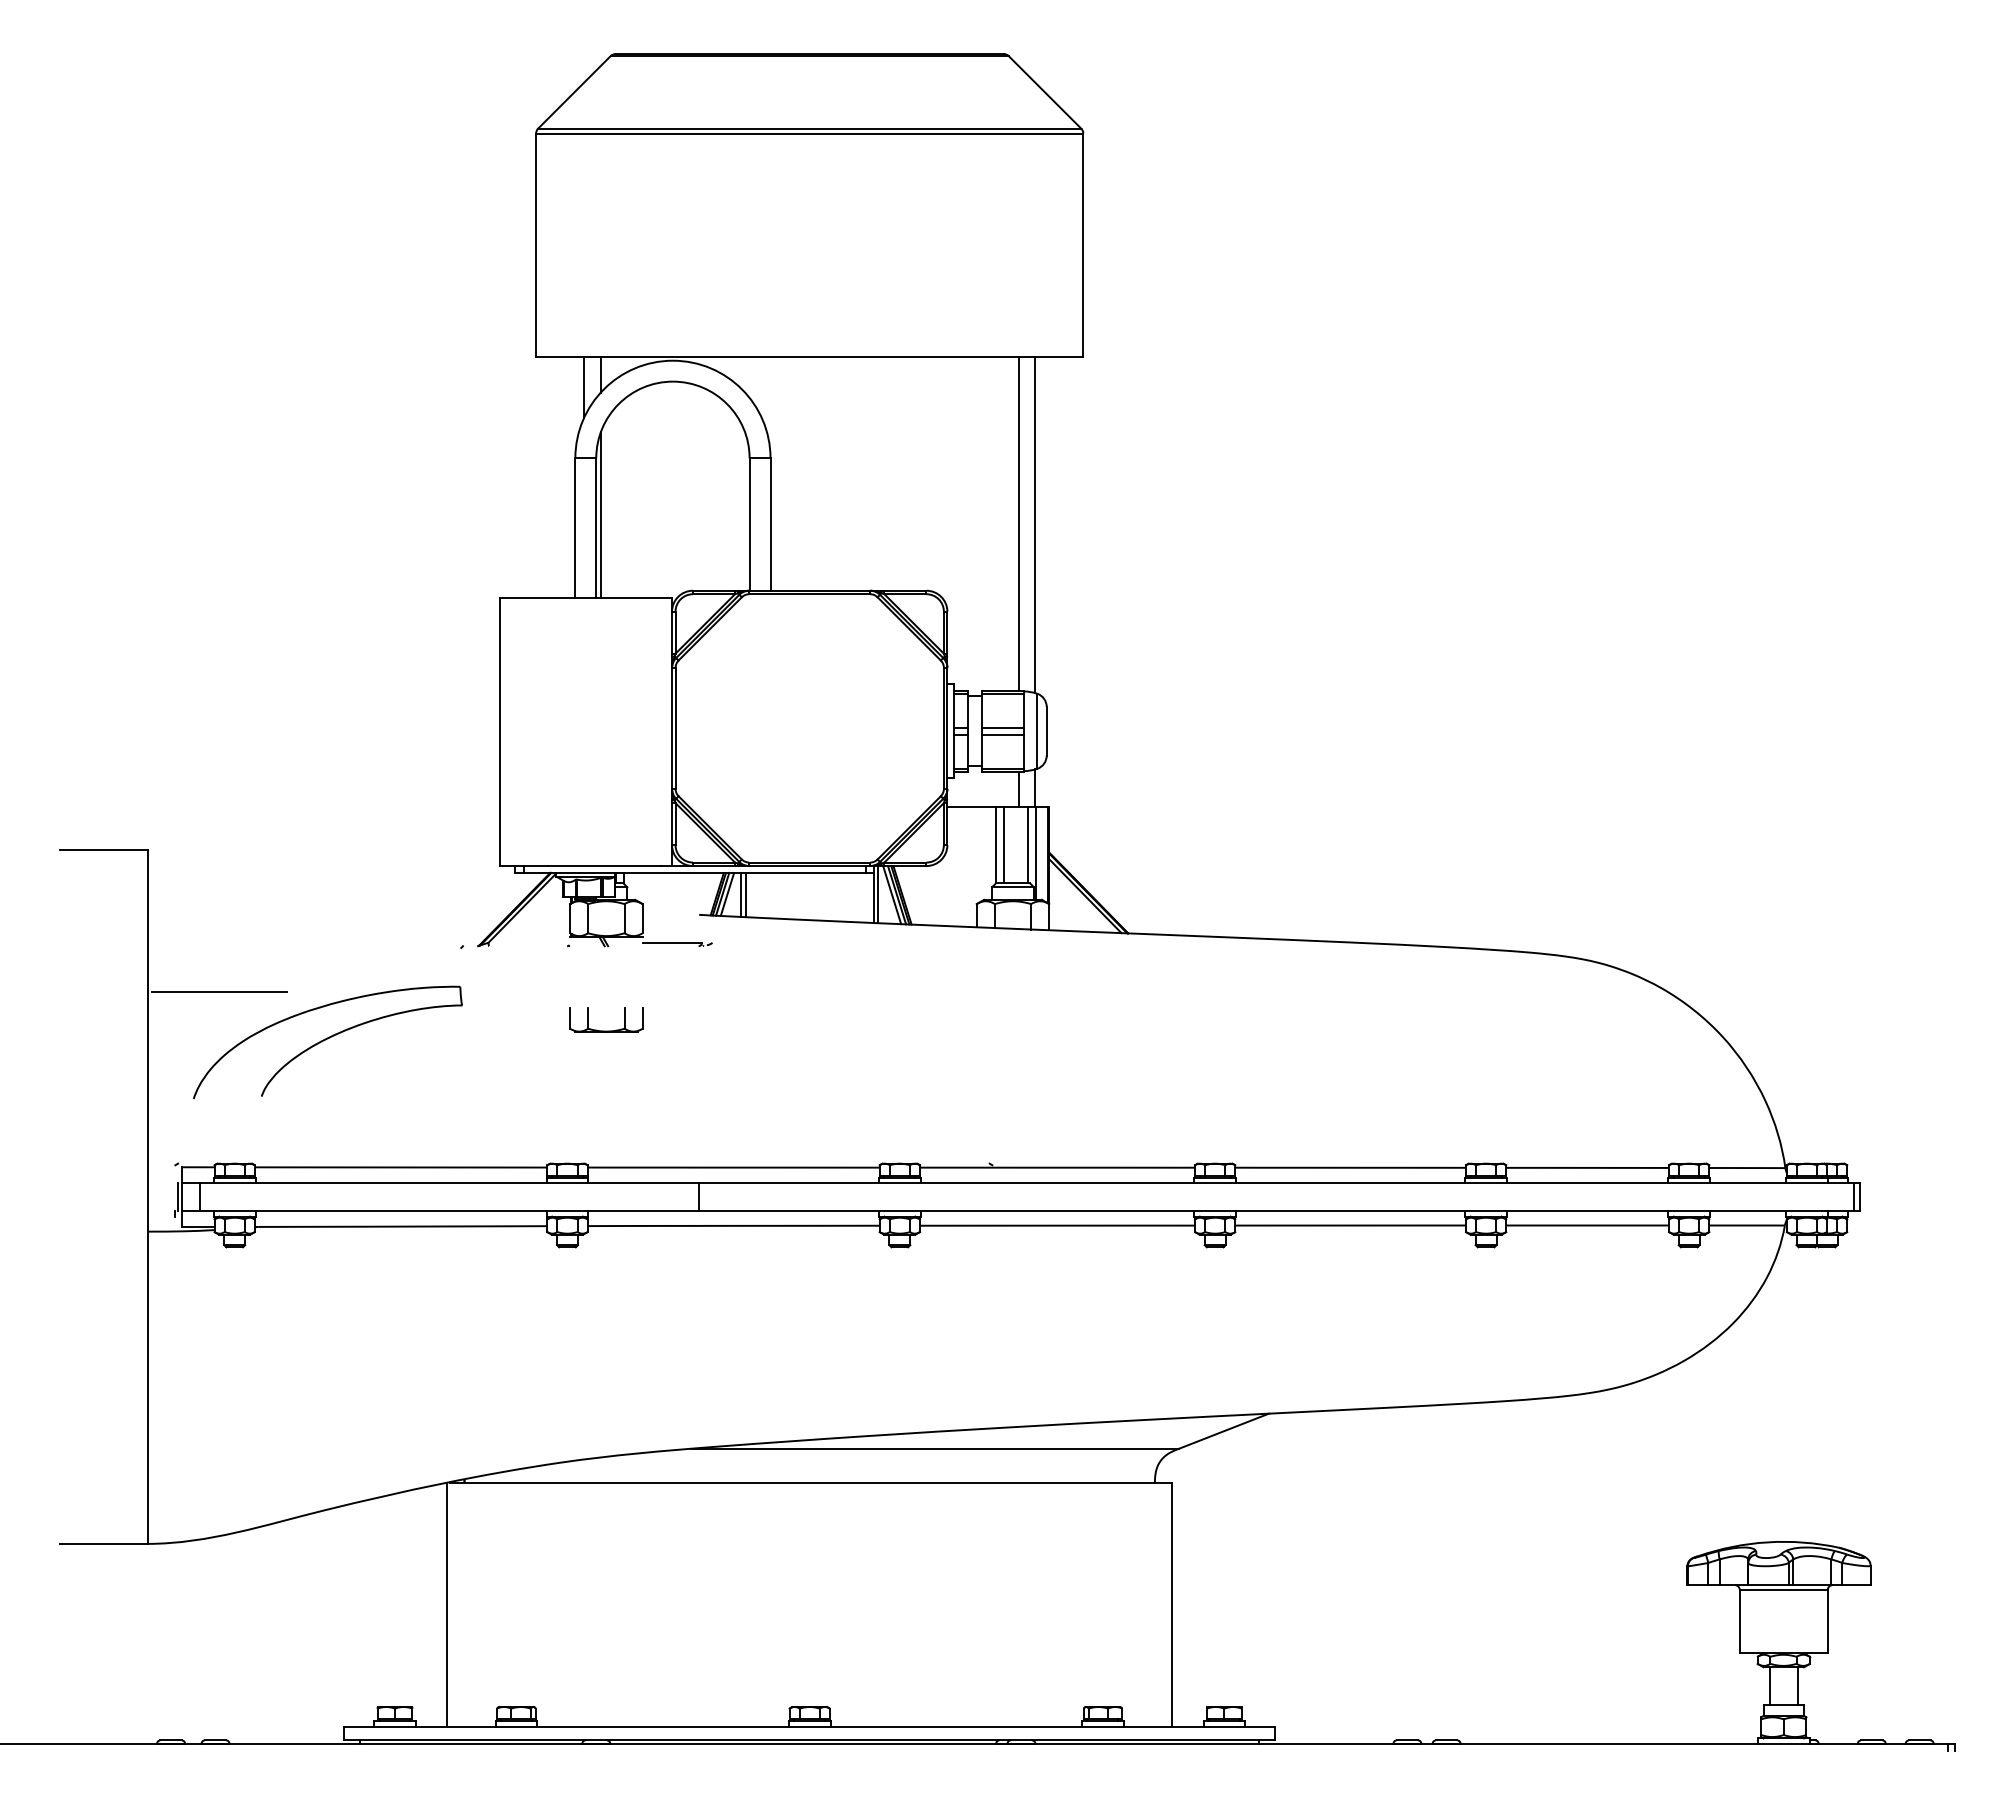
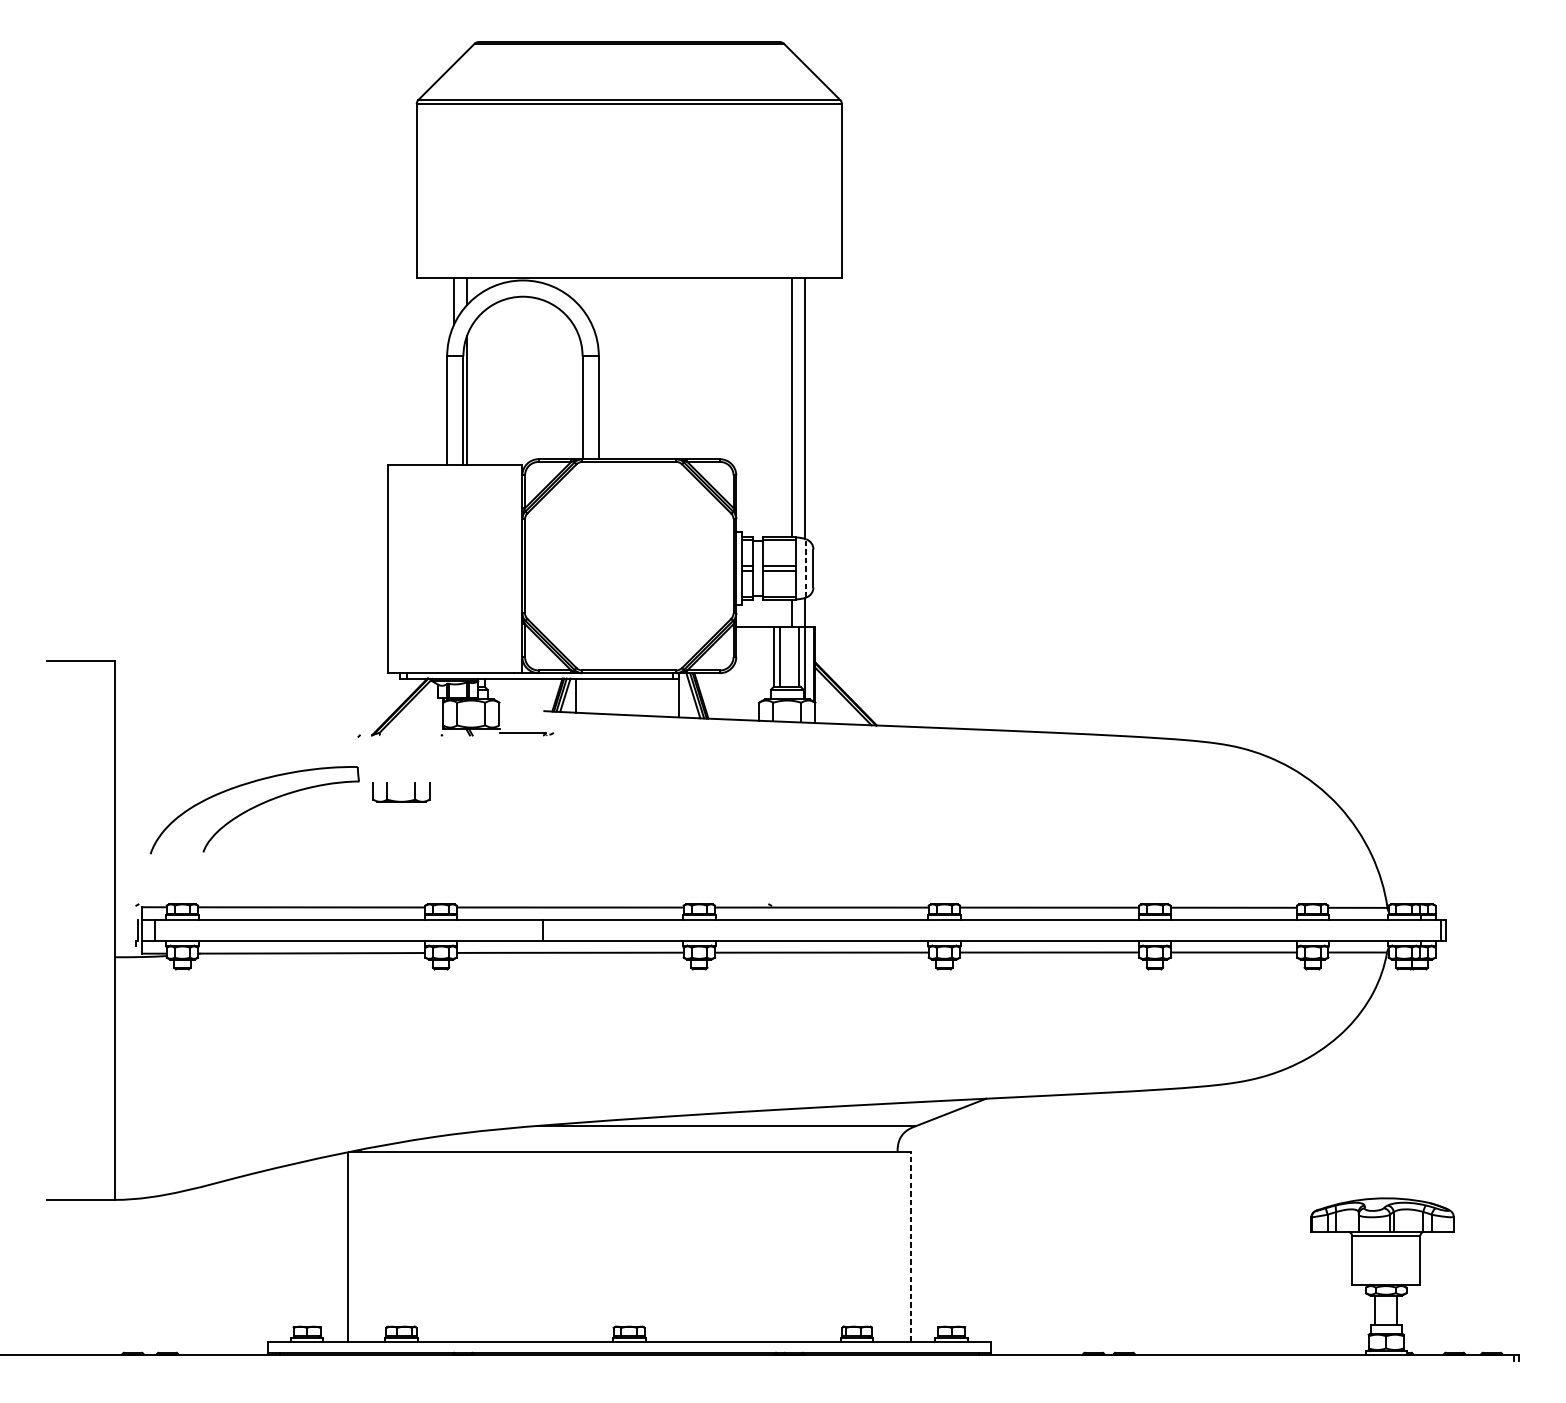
line: (1037, 730) -> (806, 567), solid -> dashed
line: (878, 894) -> (682, 695), removed
line: (745, 895) -> (579, 696), removed
line: (218, 991) -> (169, 770), removed
part: (606, 1030) -> (401, 800), moved
line: (1172, 1604) -> (911, 1247), solid -> dashed

